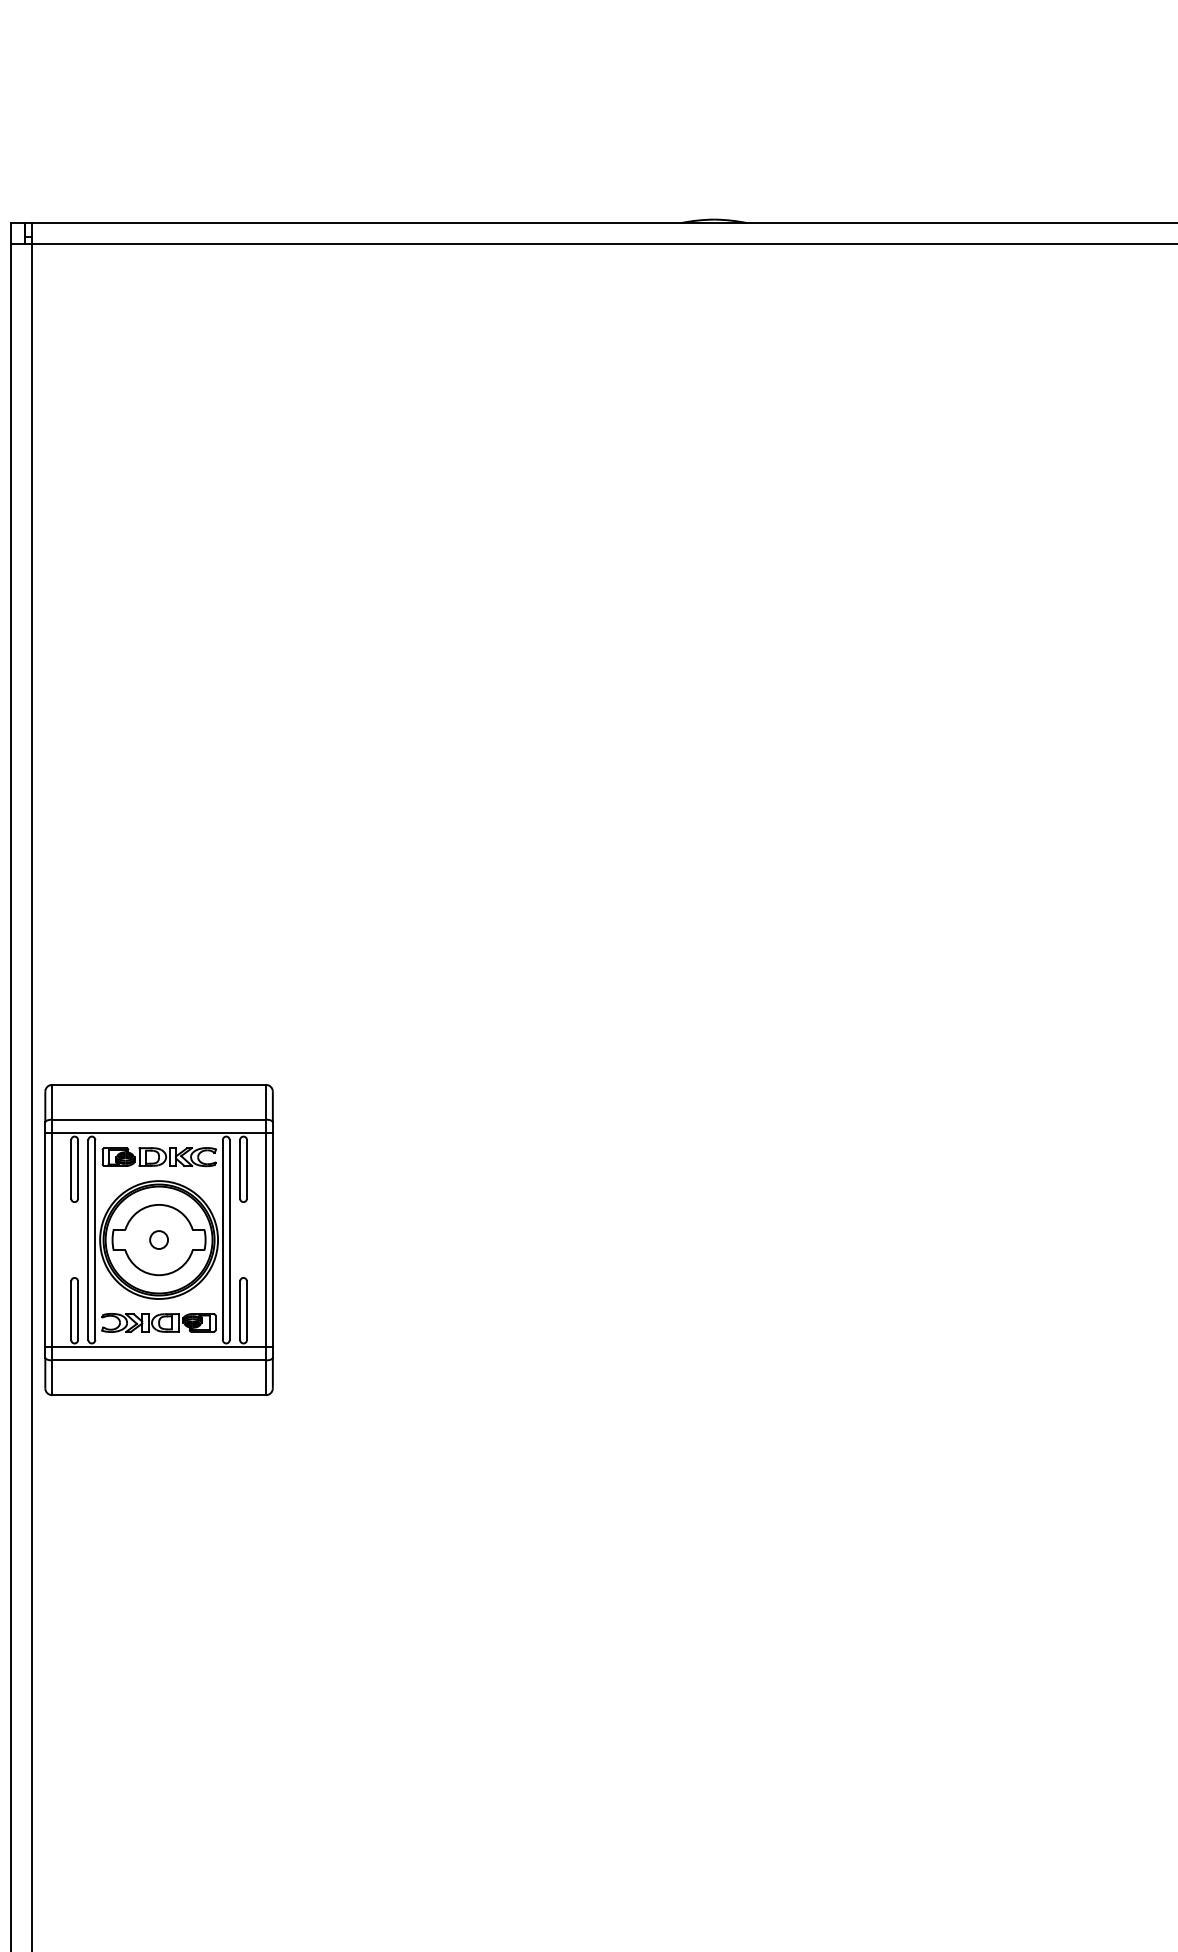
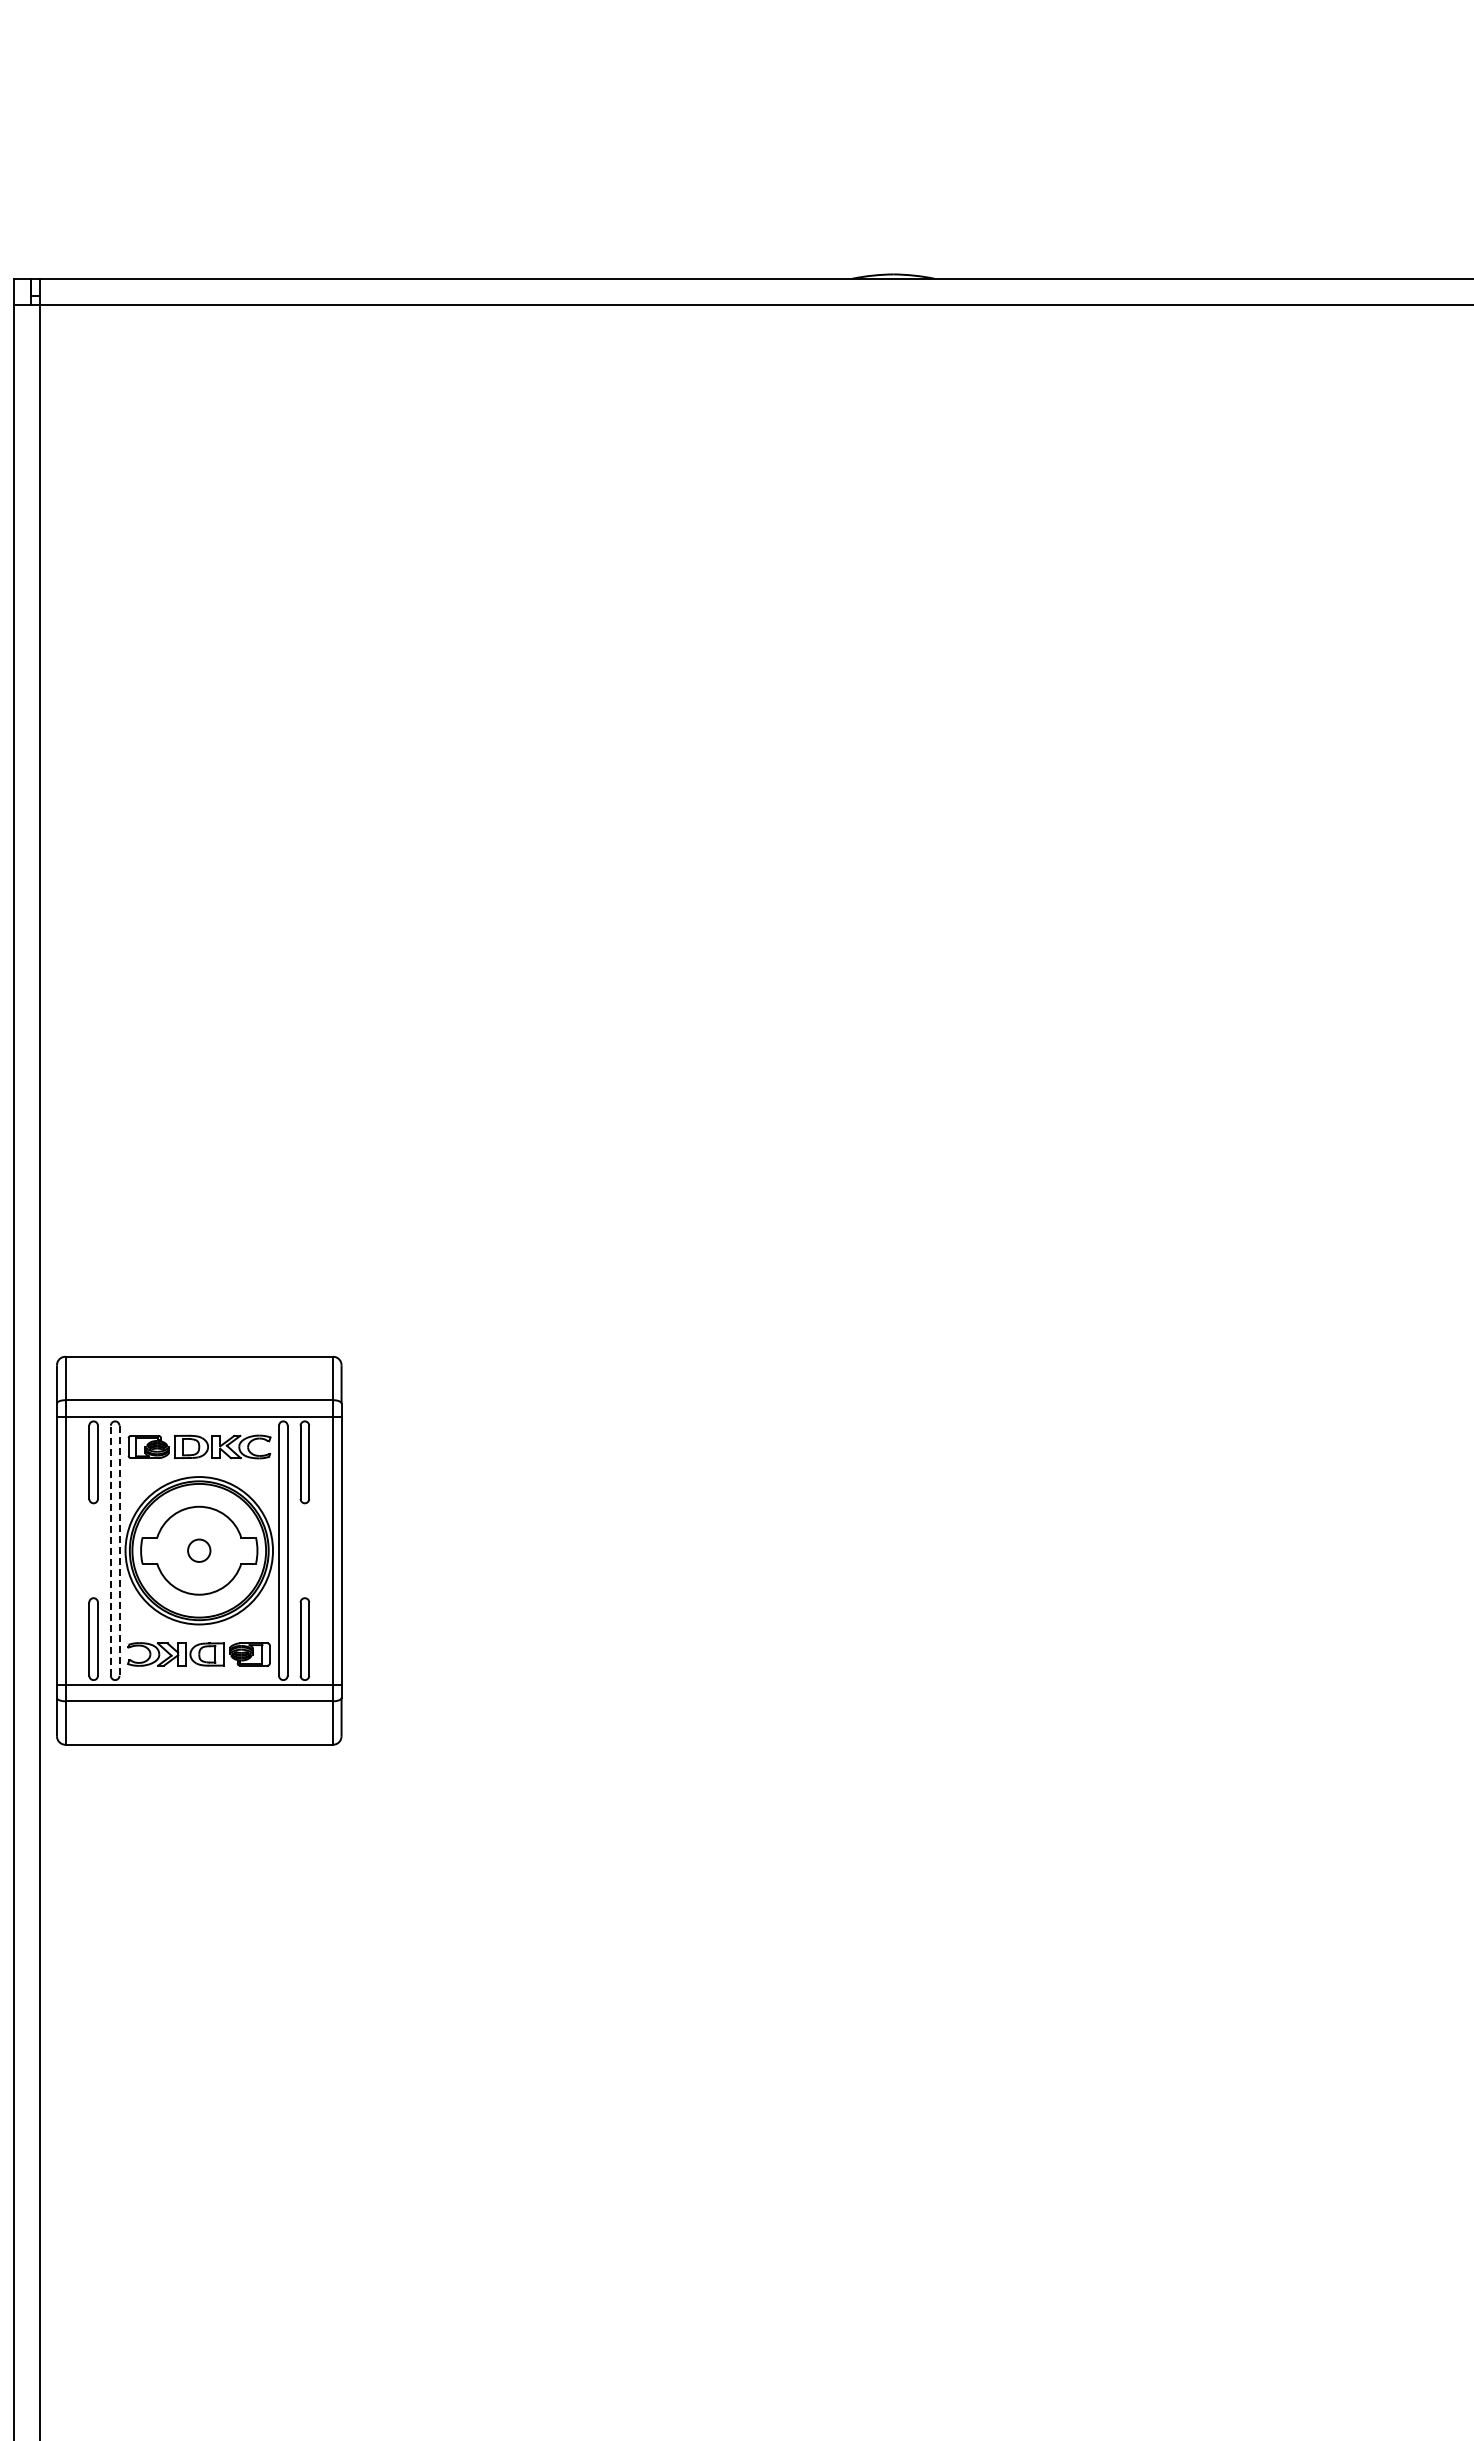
line: (88, 1239) -> (110, 1550), solid -> dashed
line: (95, 1240) -> (119, 1551), solid -> dashed

